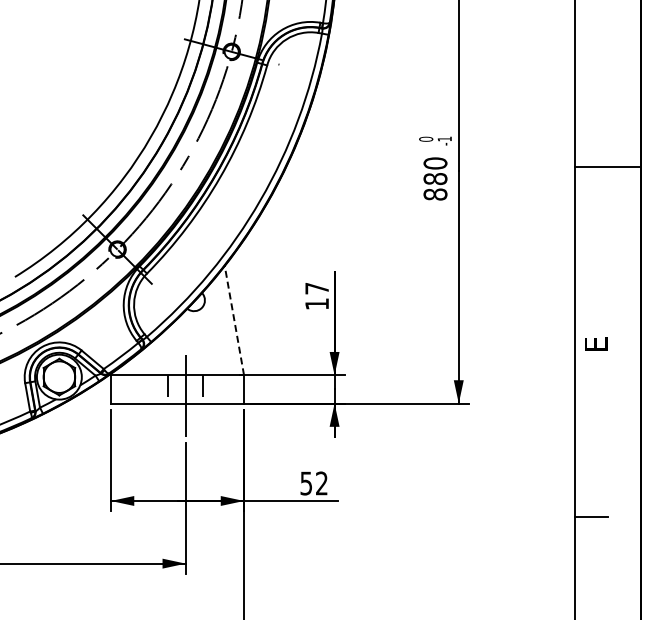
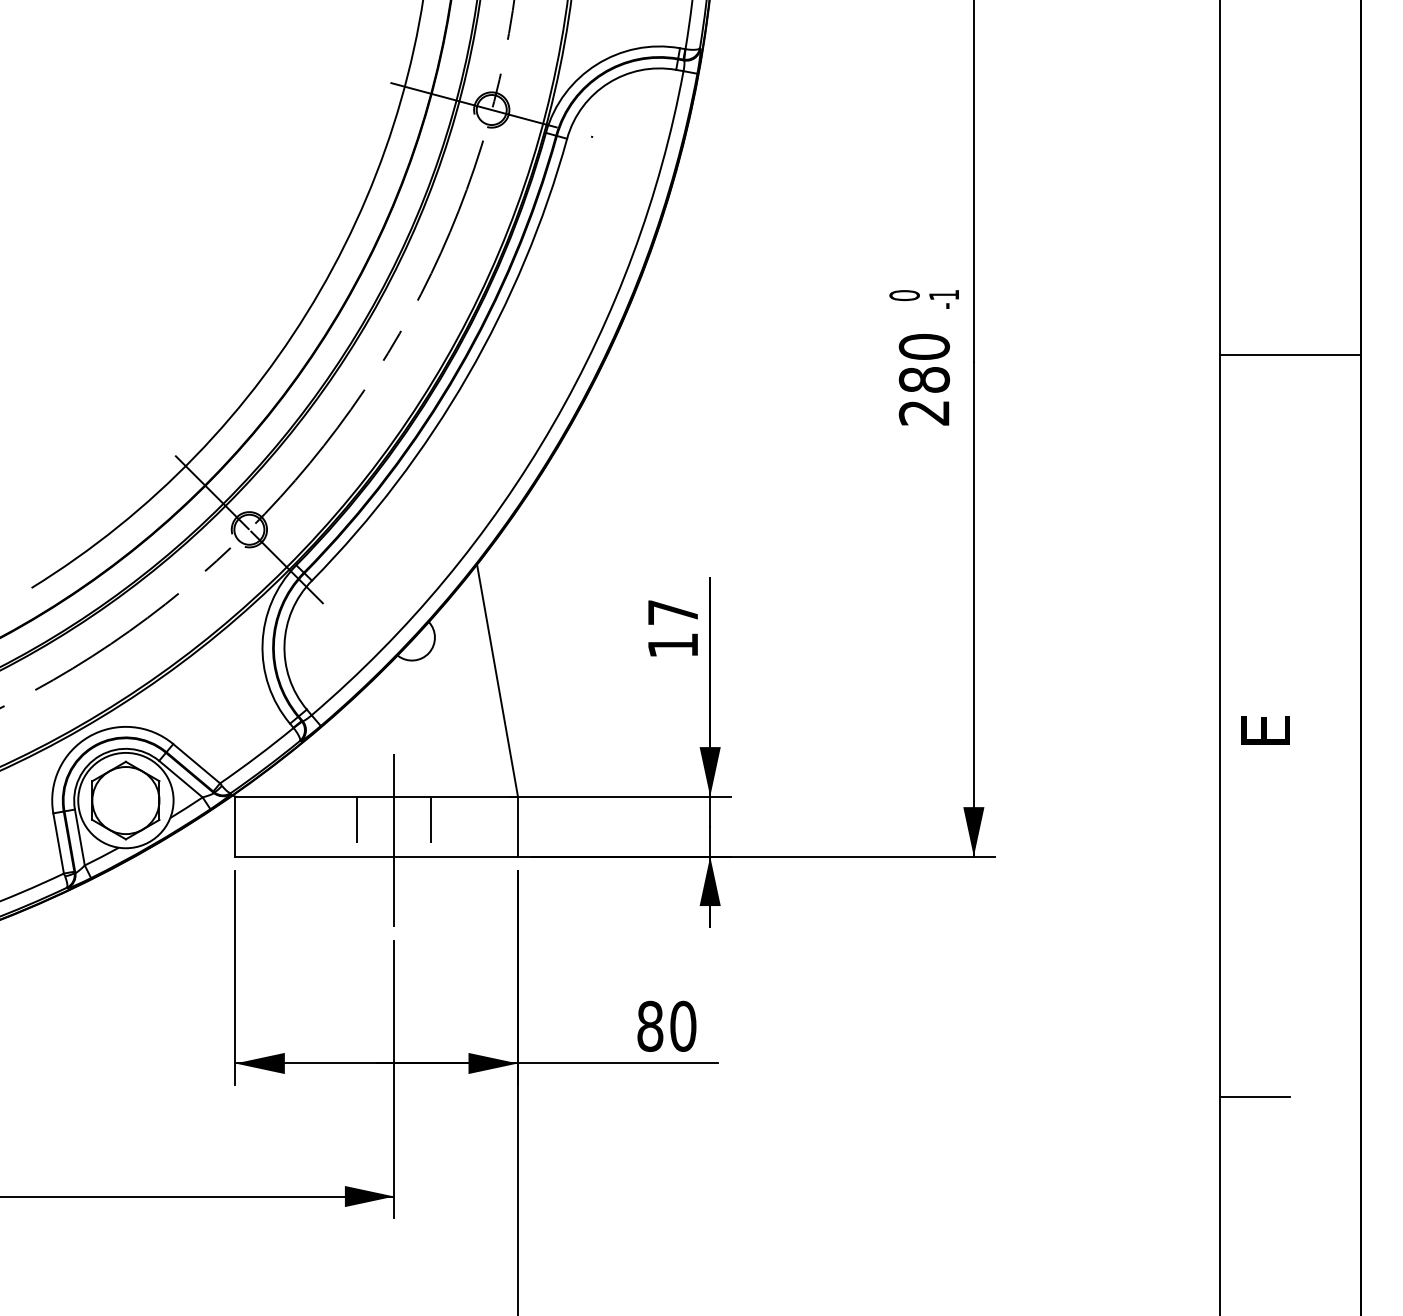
text: (435, 194) -> (924, 412), 880 -> 280
line: (234, 320) -> (497, 680), dashed -> solid
text: (314, 483) -> (667, 1026), 52 -> 80

